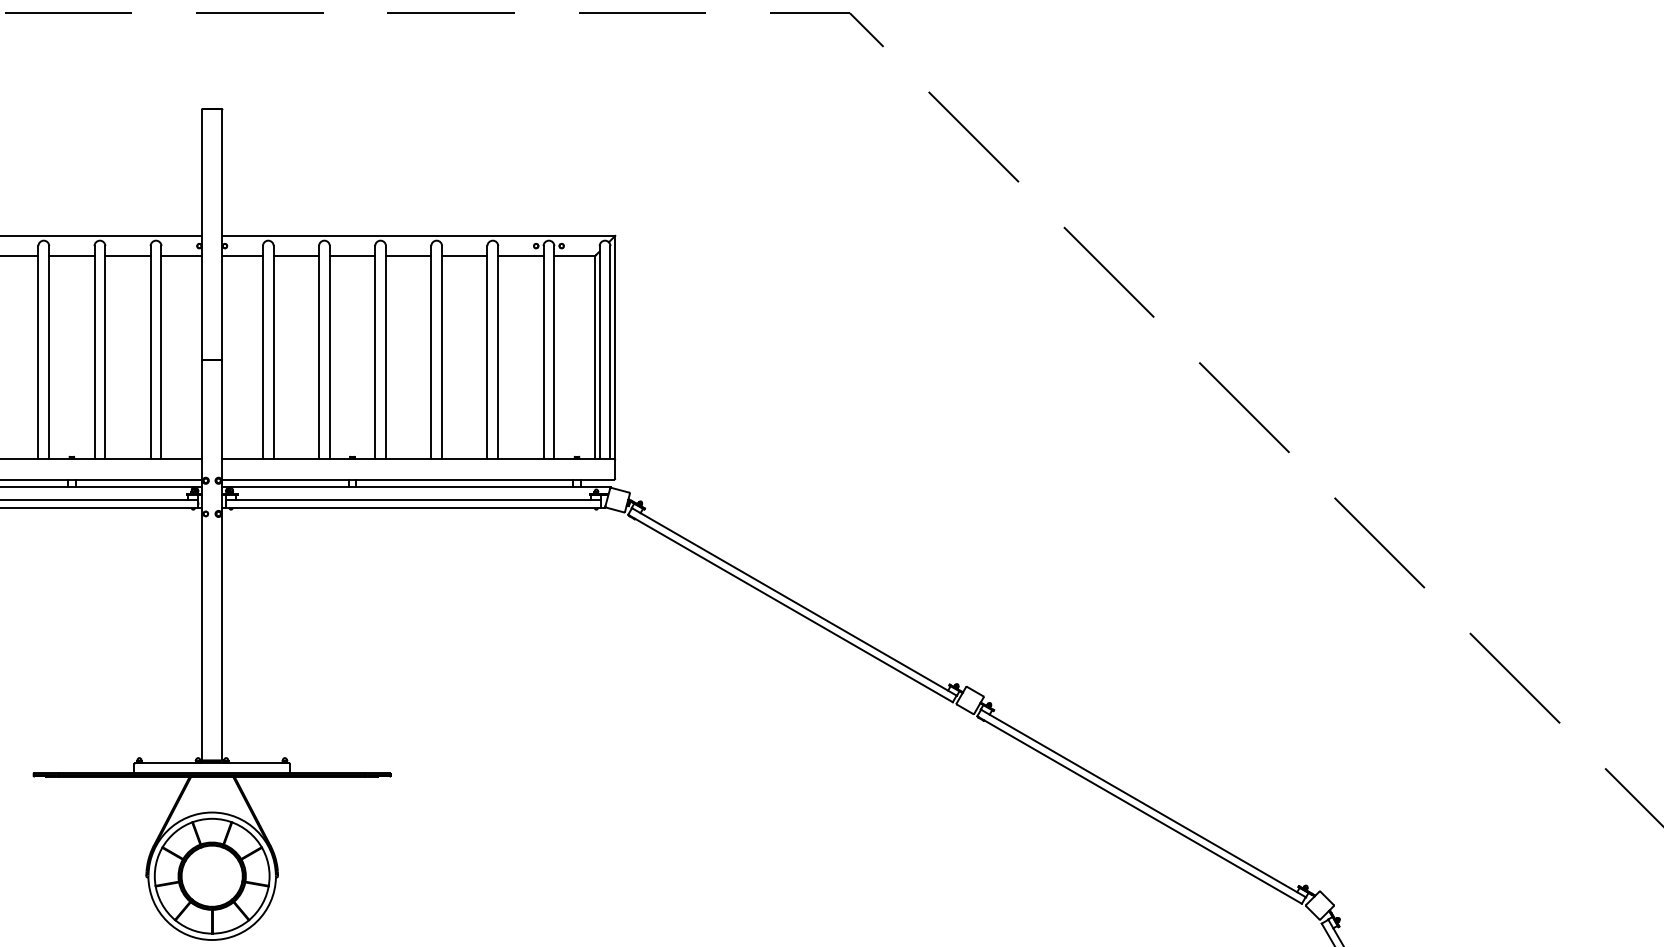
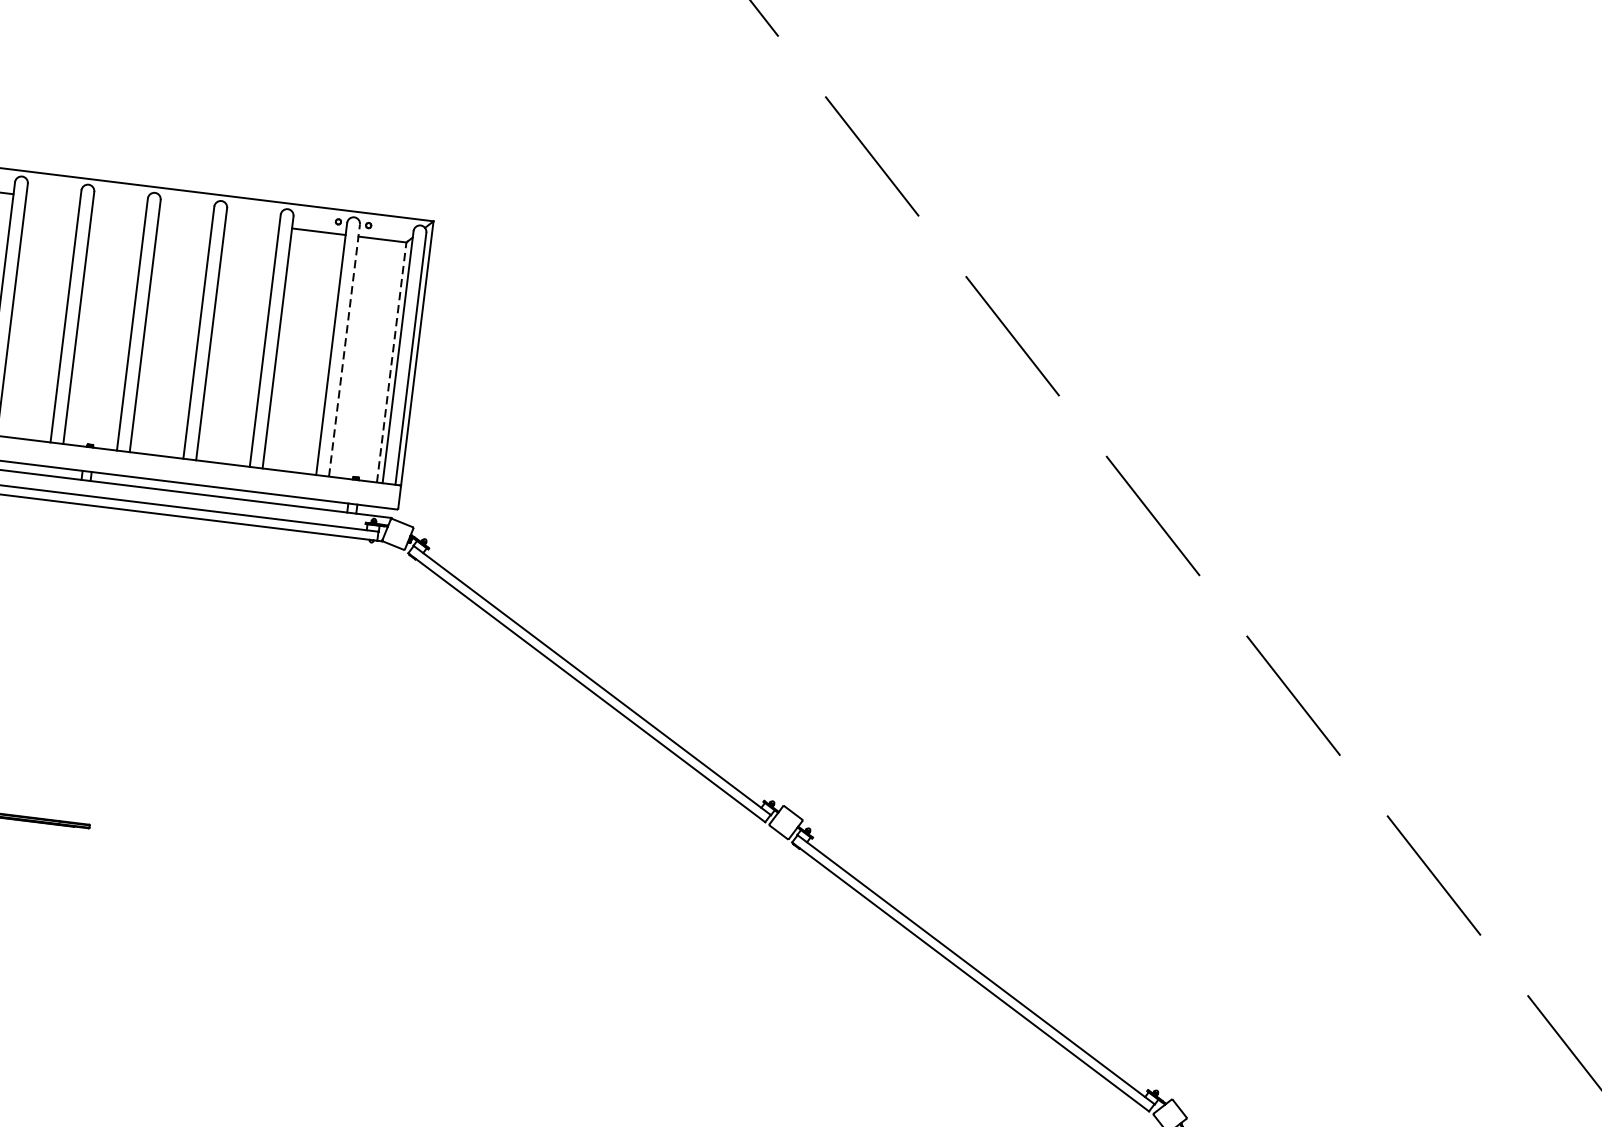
line: (296, 256) -> (53, 199), removed
line: (352, 256) -> (119, 207), removed
line: (408, 256) -> (185, 215), removed
line: (464, 256) -> (252, 223), removed
line: (554, 352) -> (344, 350), solid -> dashed
line: (594, 357) -> (391, 362), solid -> dashed

